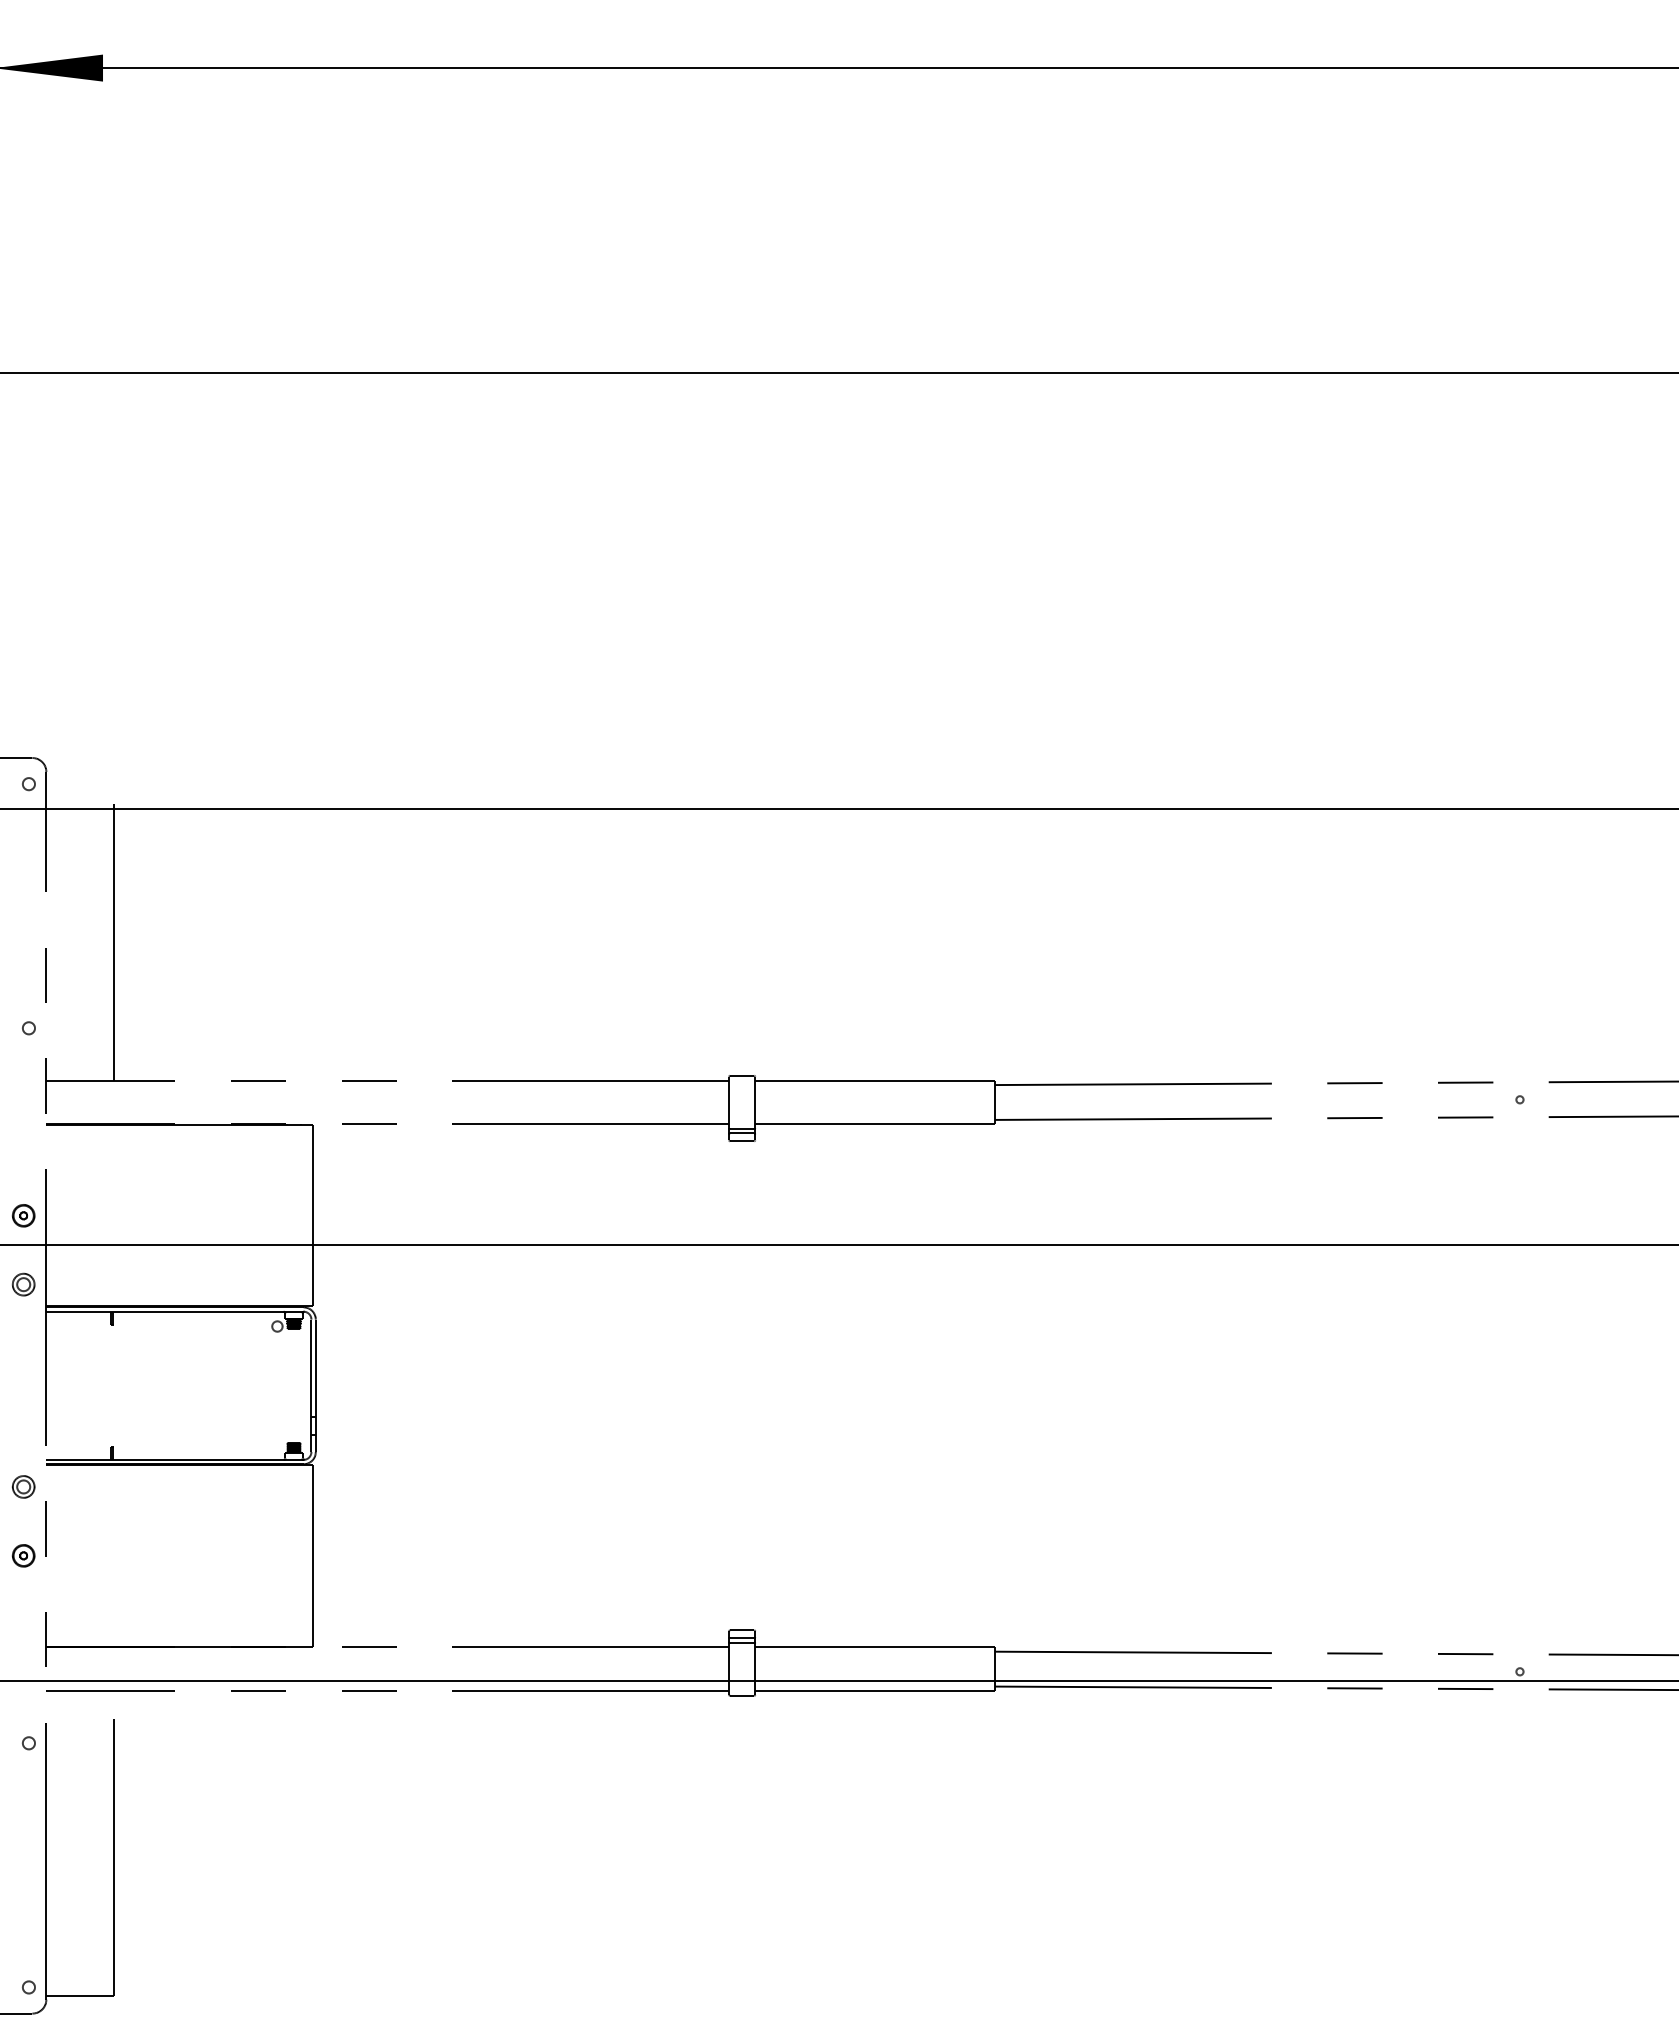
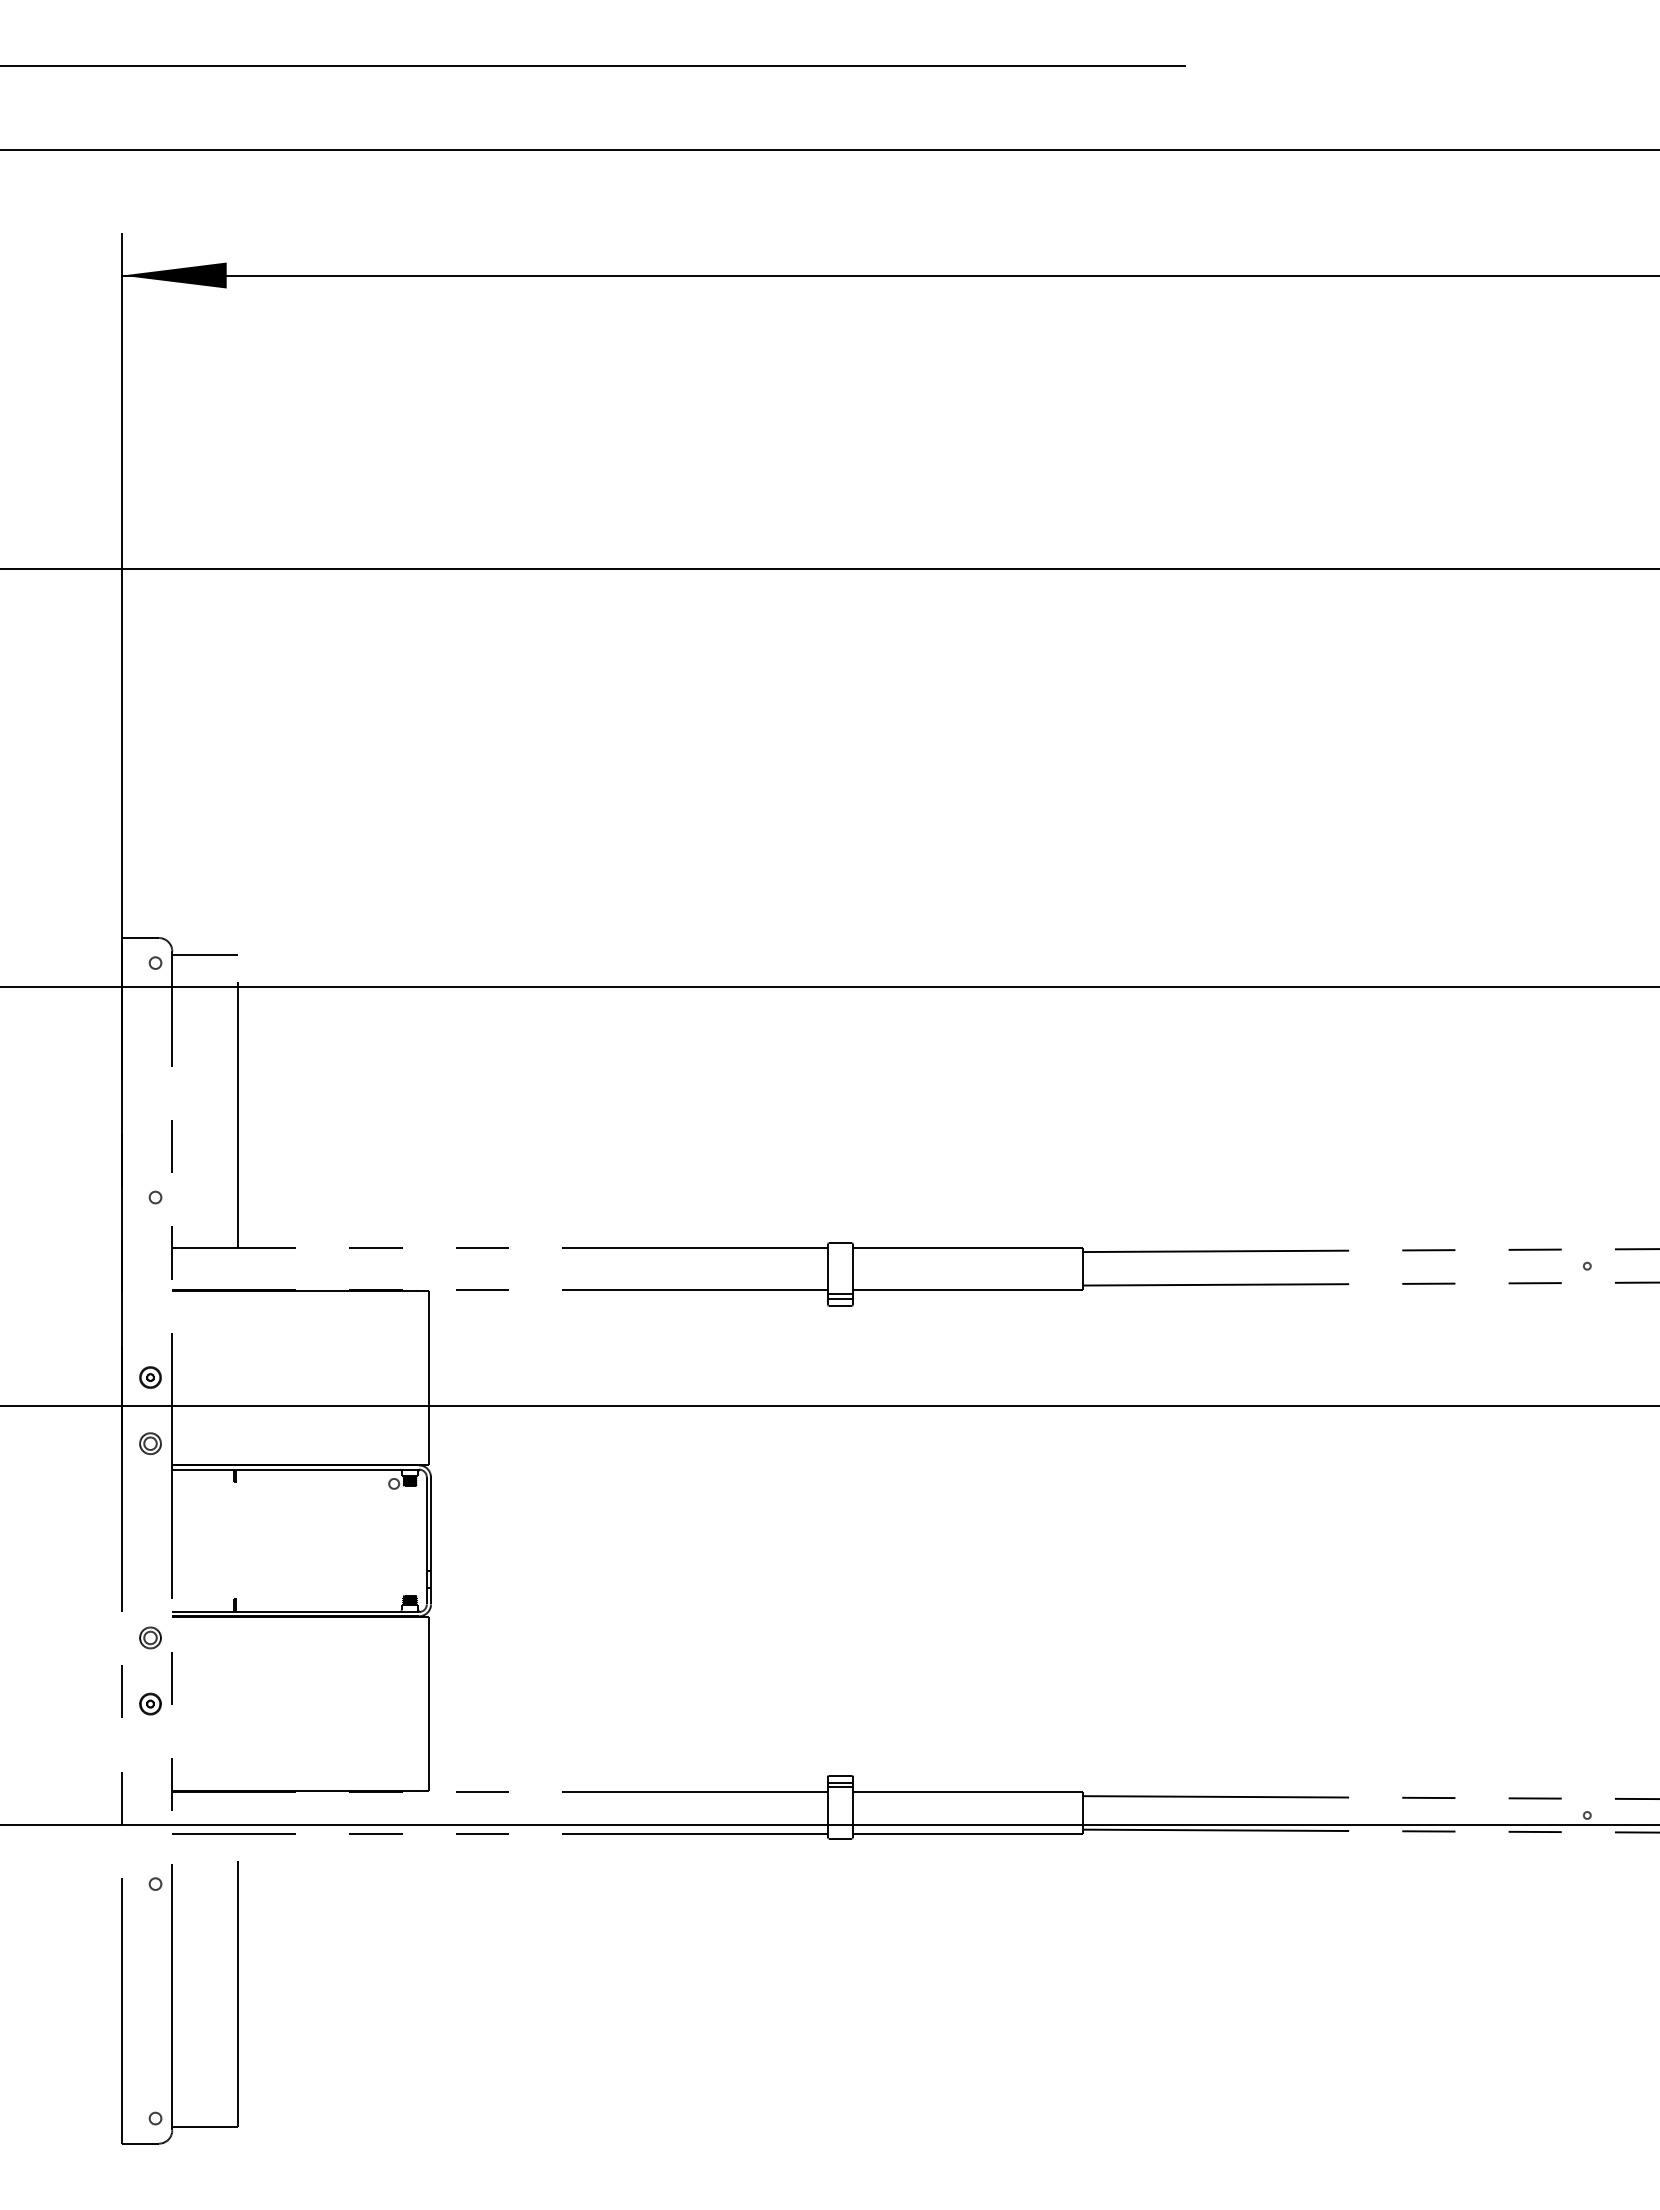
line: (79, 775) -> (204, 954), added

